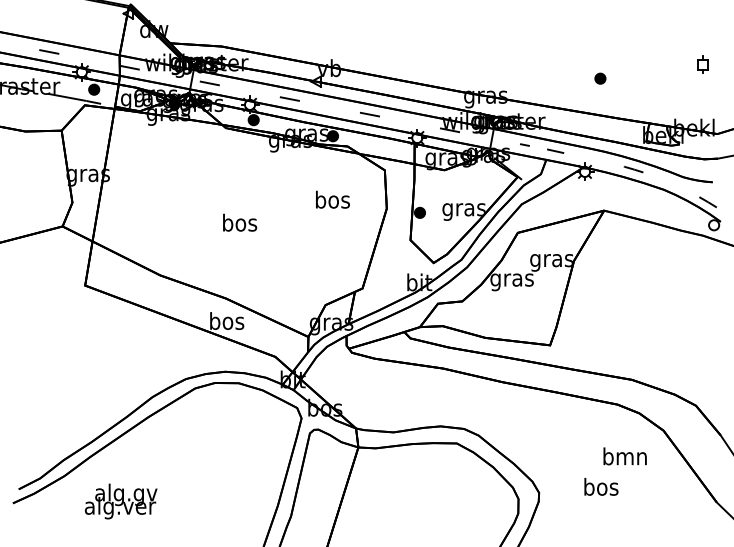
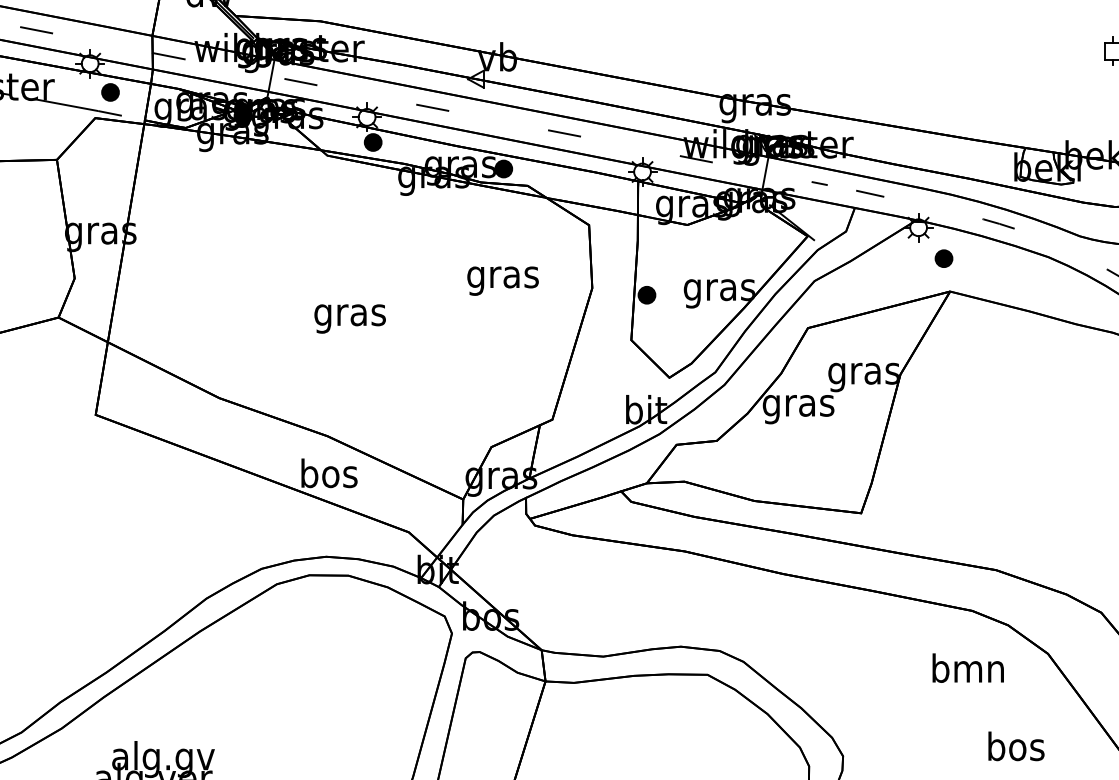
part: (600, 78) -> (944, 258), moved
text: (332, 201) -> (502, 276), bos -> gras
text: (239, 224) -> (349, 314), bos -> gras
text: (624, 456) -> (967, 668), moved
text: (601, 486) -> (1016, 745), moved

